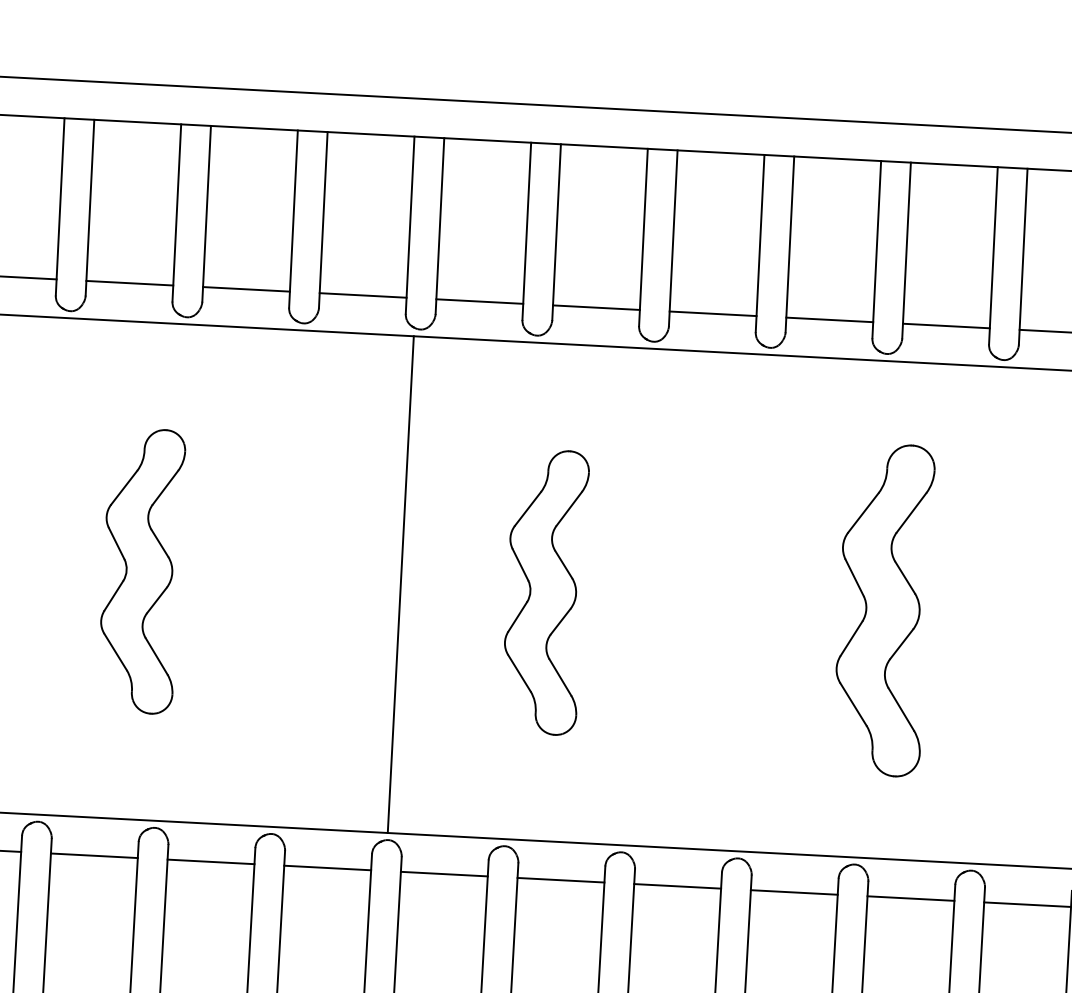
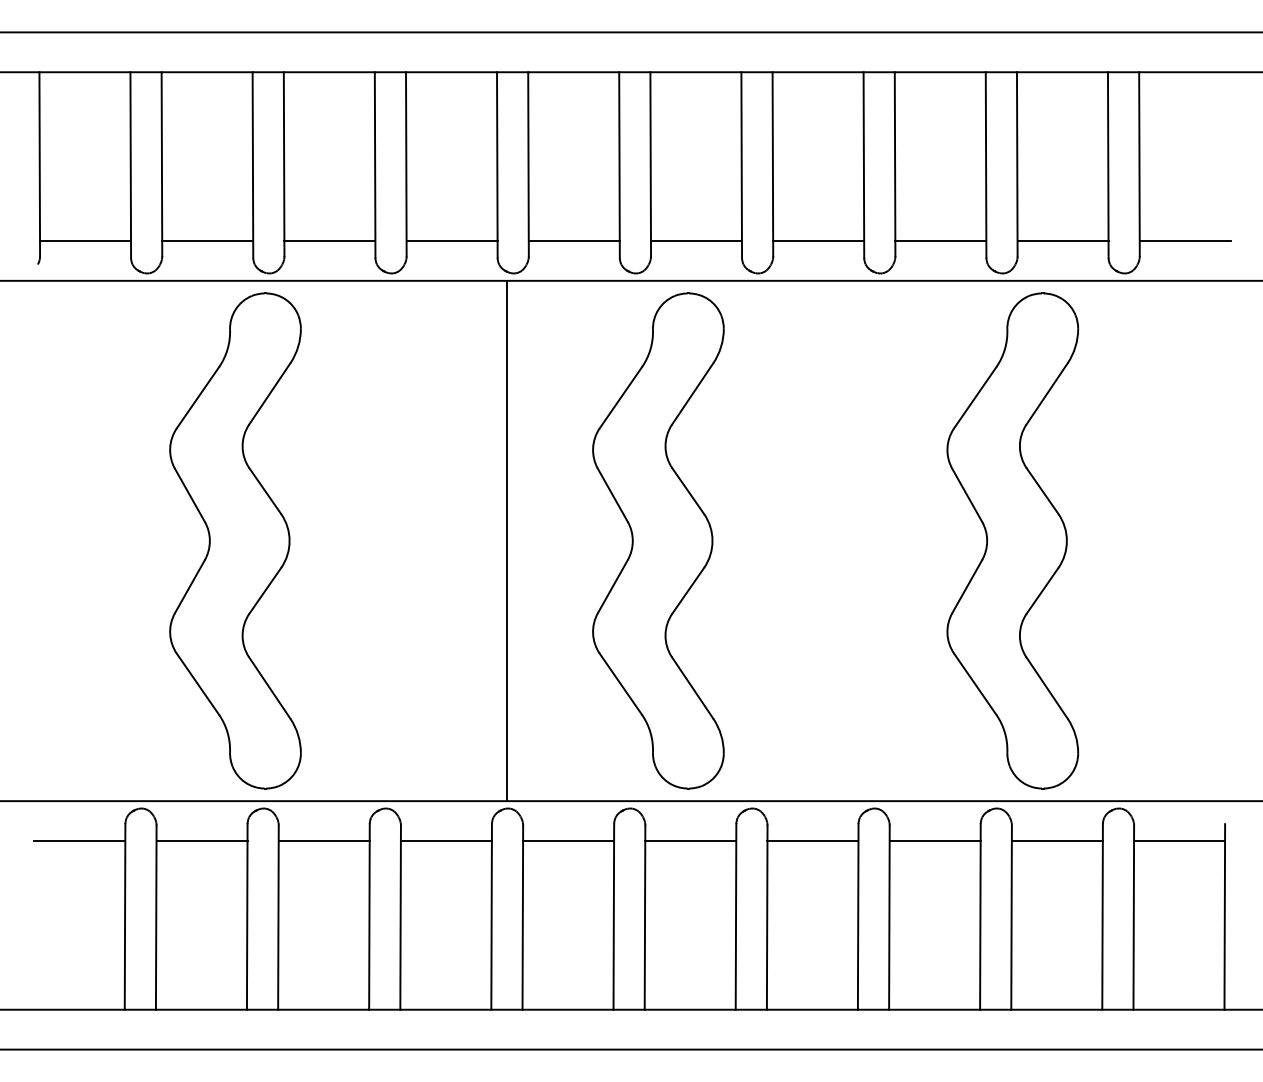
part: (141, 570) -> (235, 540), size x1.67
part: (545, 591) -> (658, 540), size x1.67
part: (883, 609) -> (1012, 540), size x1.43

